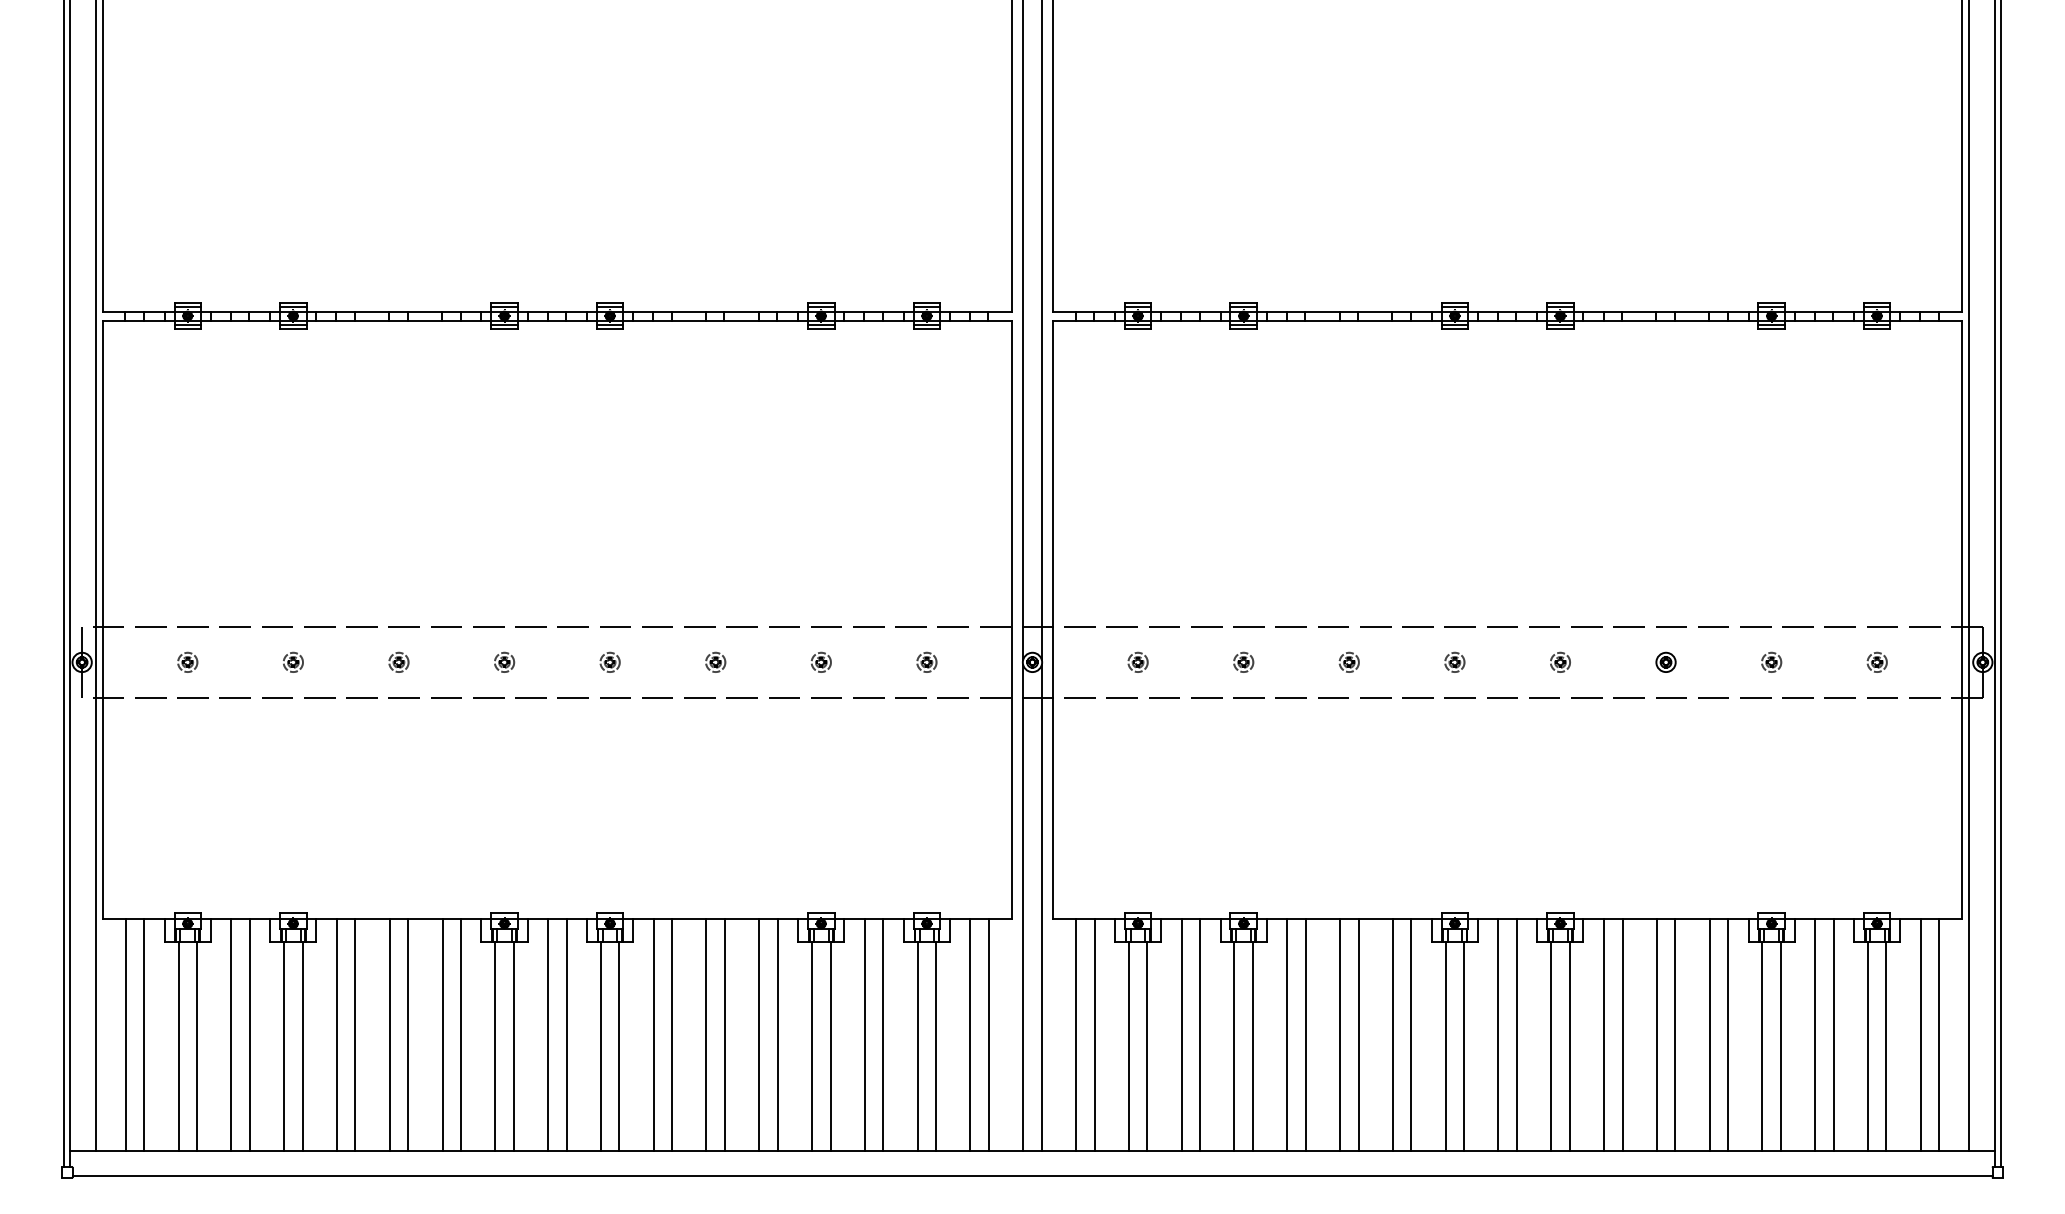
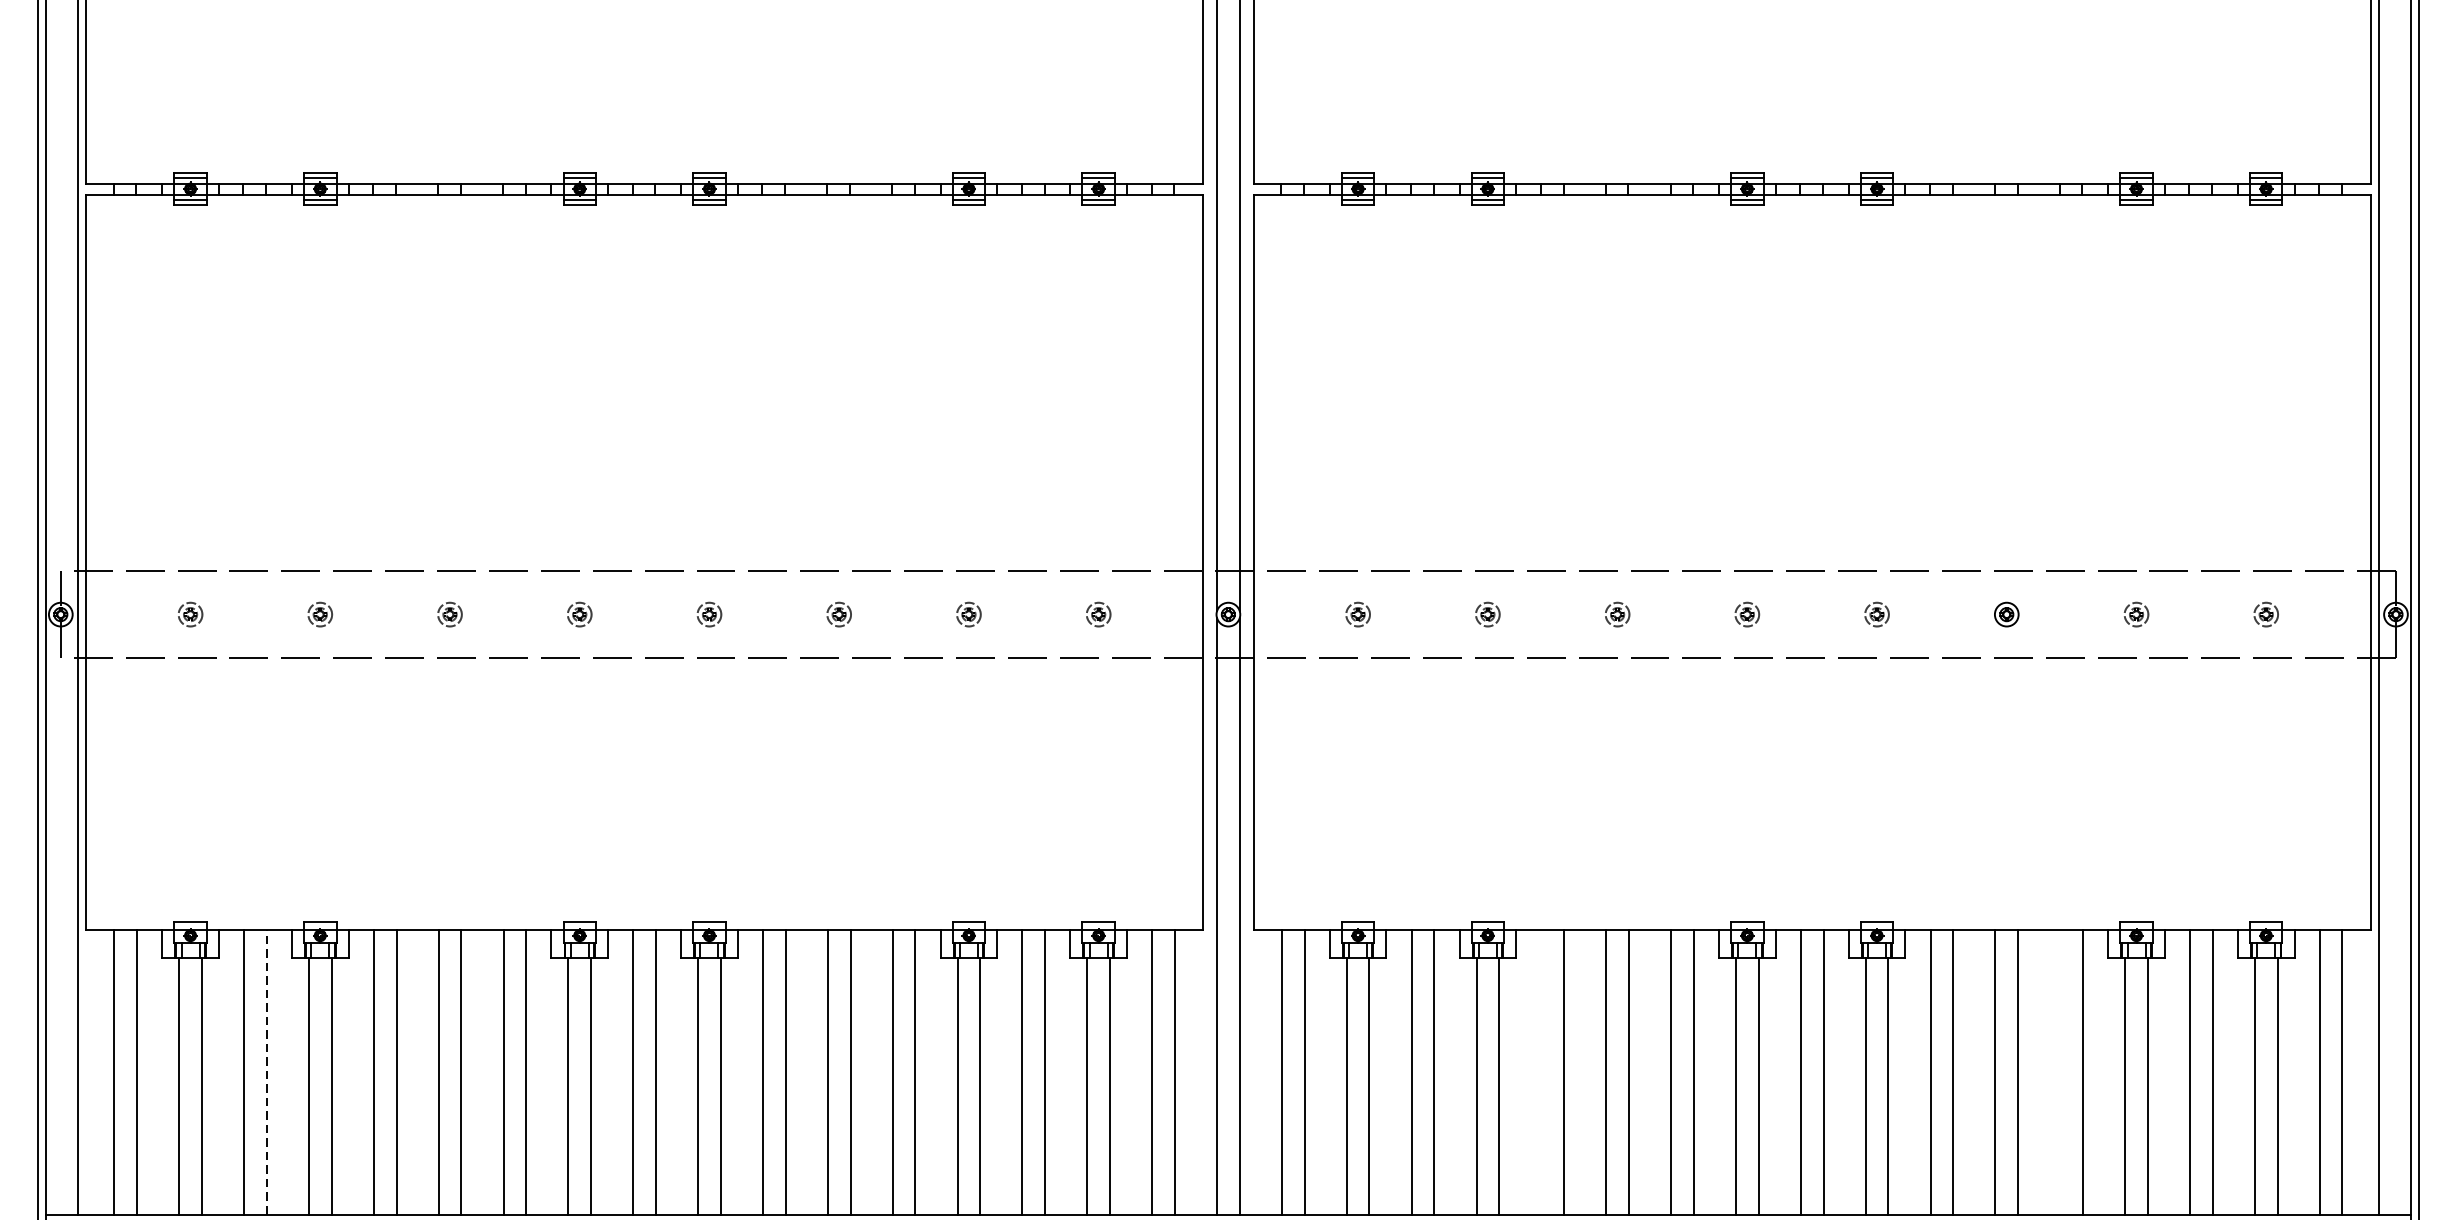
line: (249, 1034) -> (266, 1071), solid -> dashed
line: (1287, 1034) -> (1541, 1071), removed
line: (1709, 1034) -> (2060, 1071), removed

